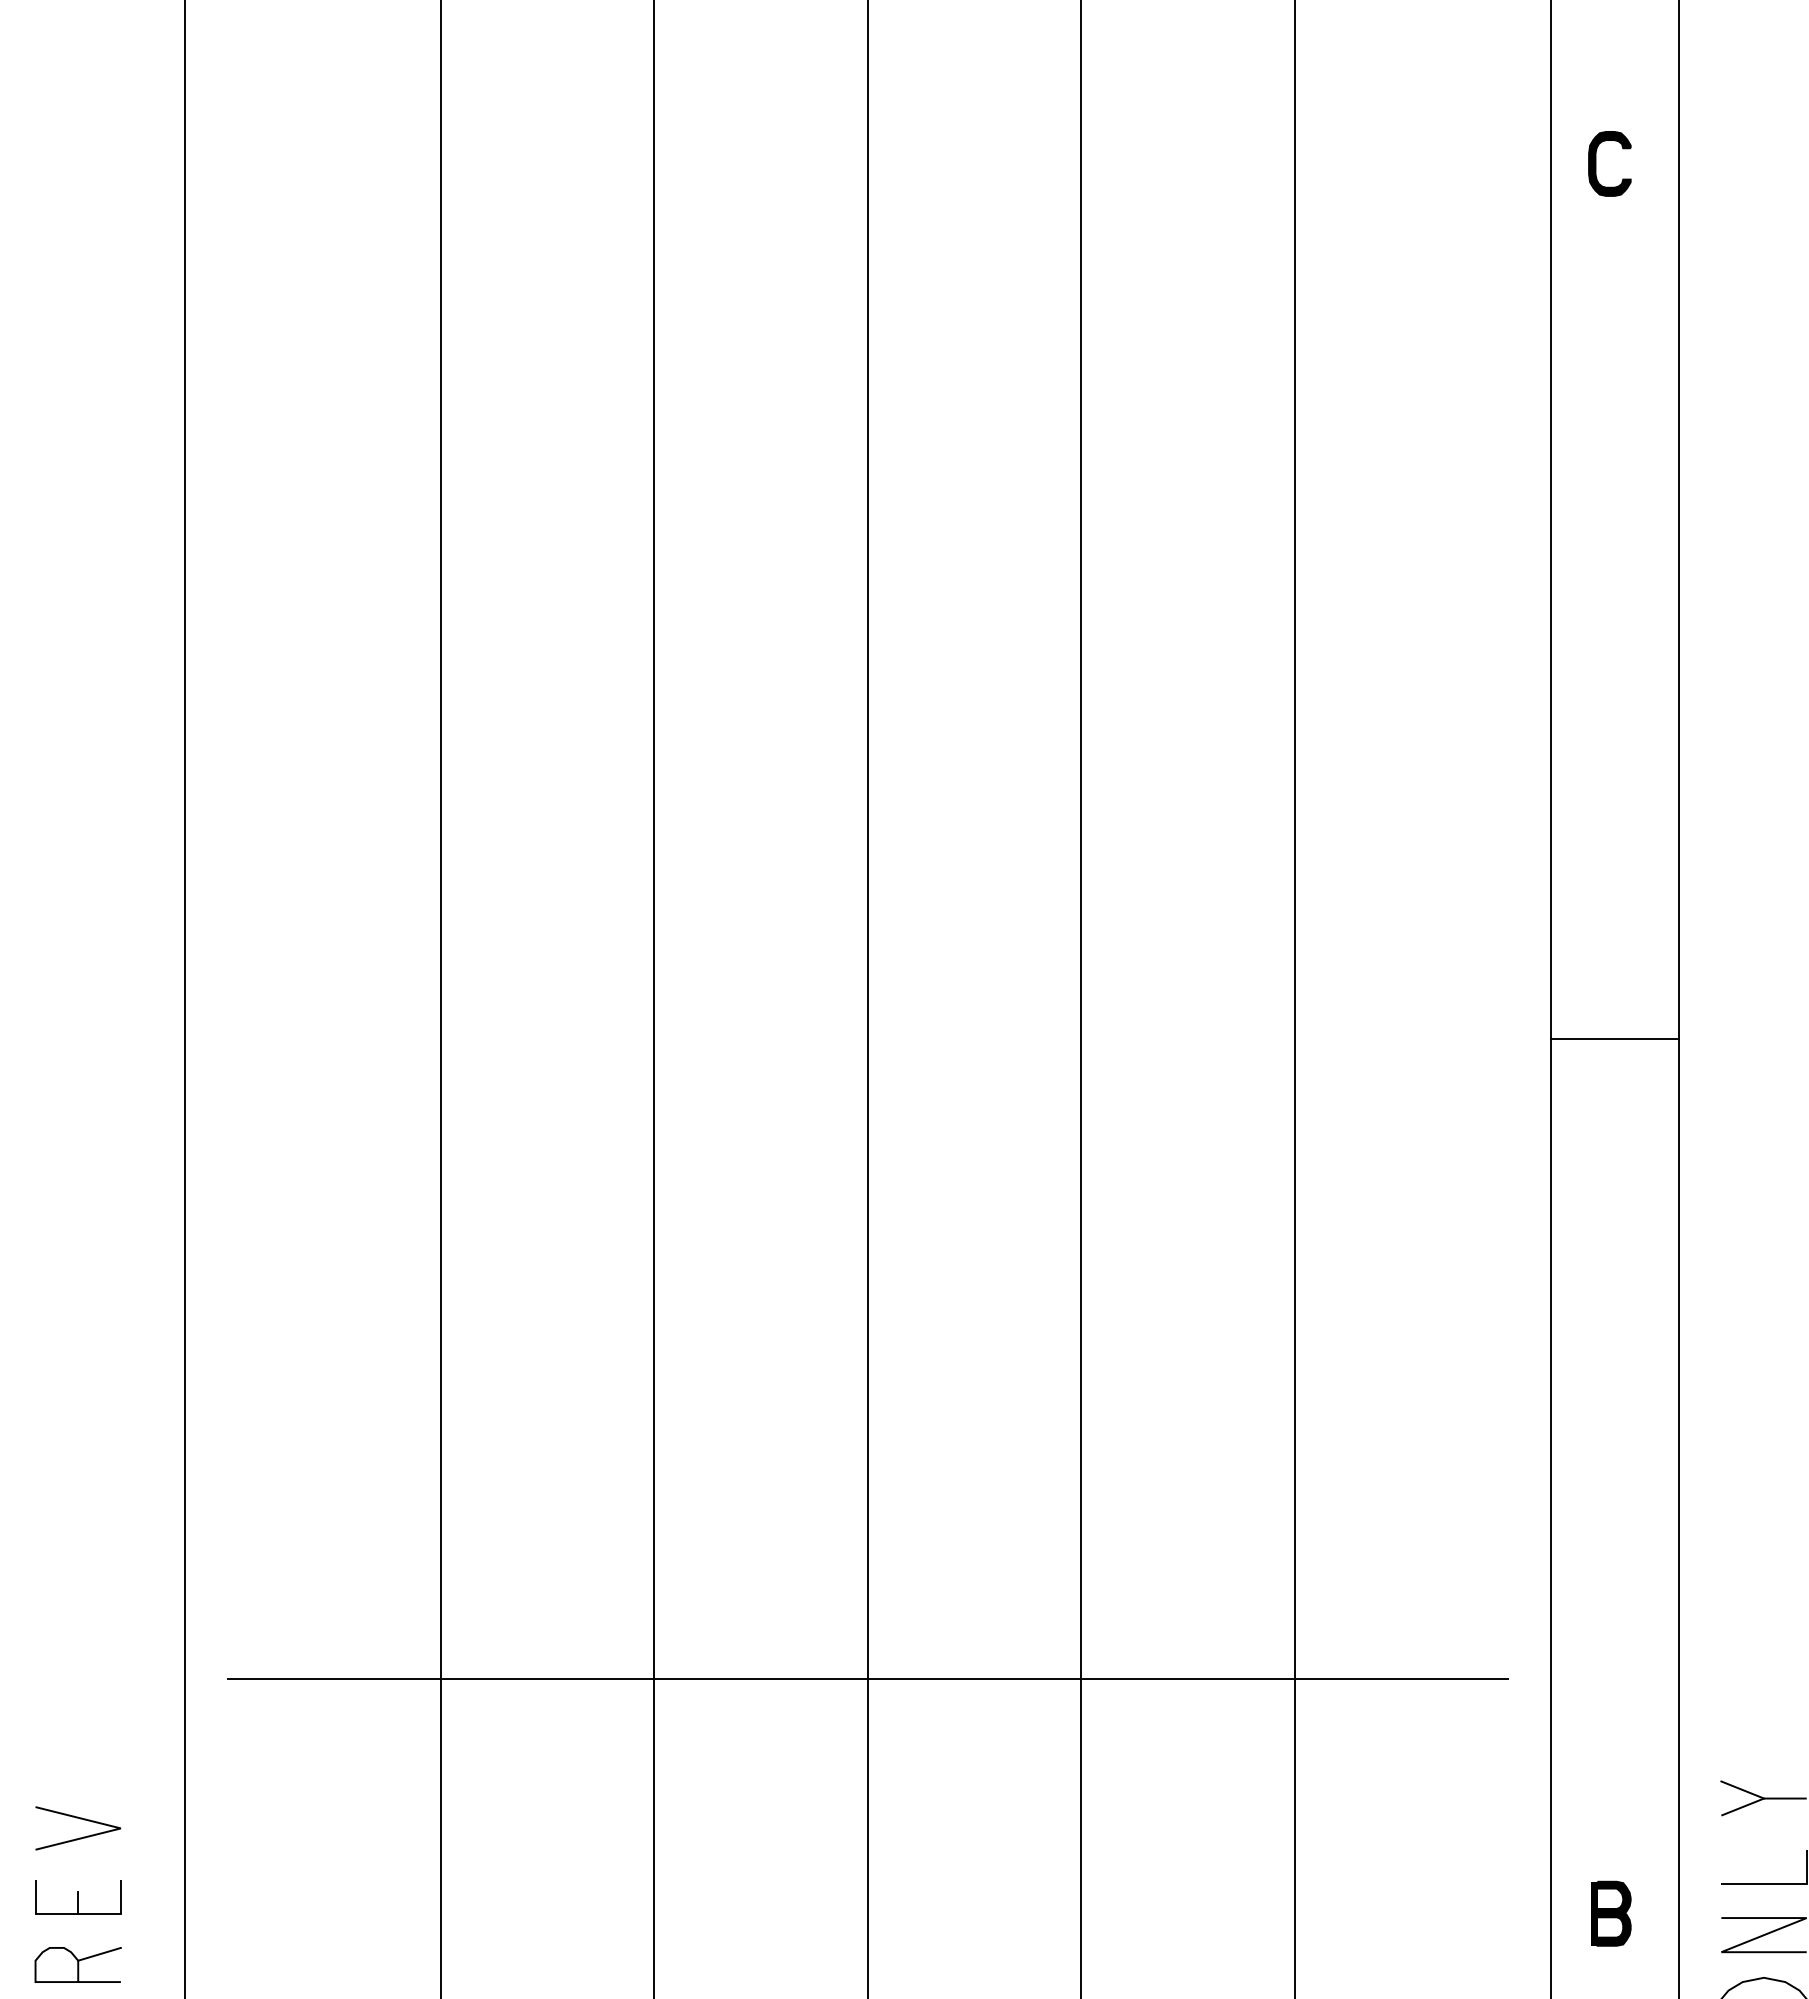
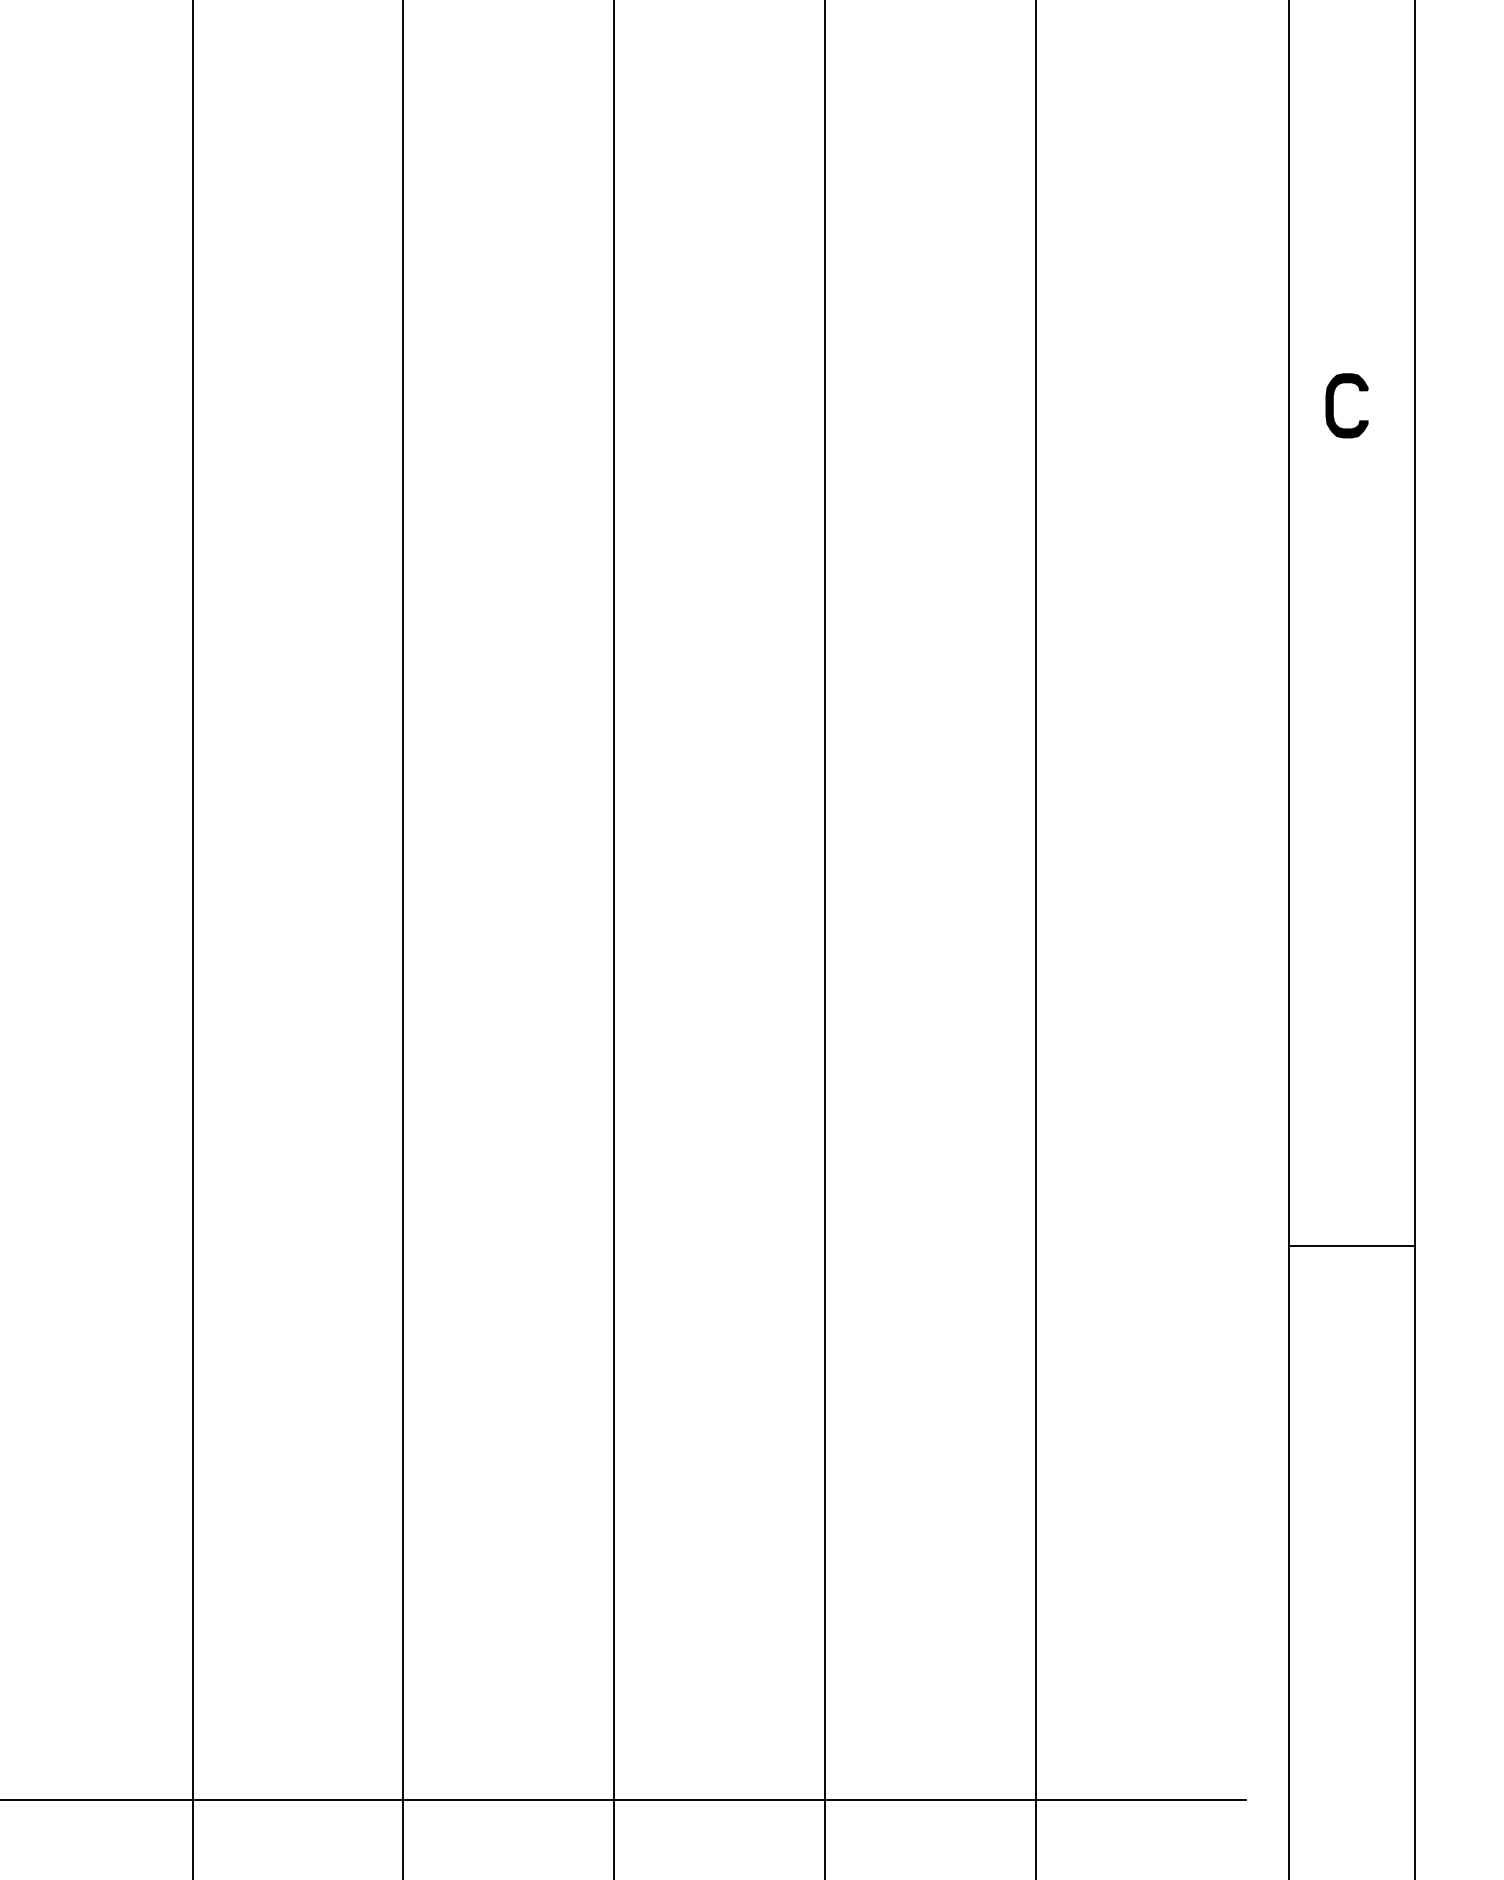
part: (1596, 163) -> (1333, 405), moved
line: (1614, 1038) -> (1351, 1245), moved

